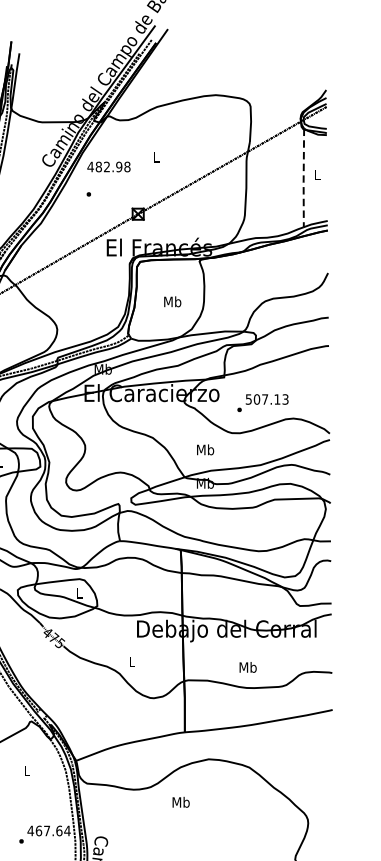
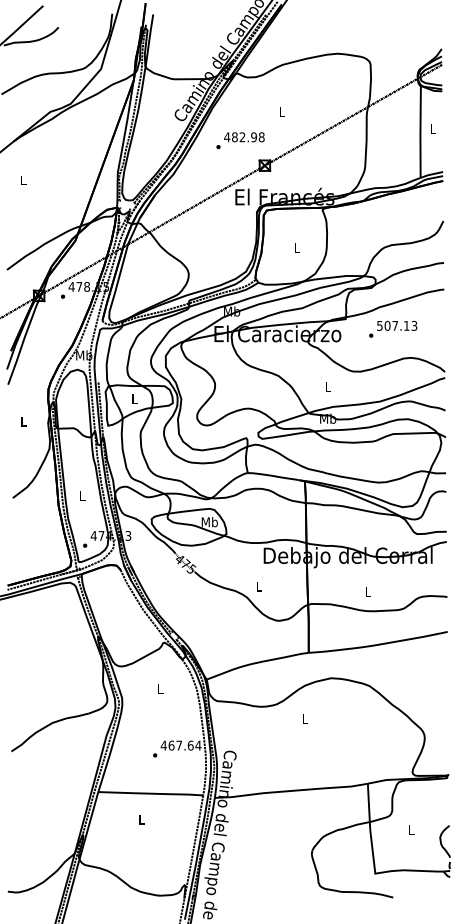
text: (109, 167) -> (244, 137), moved
line: (303, 178) -> (420, 132), dashed -> solid
text: (172, 302) -> (297, 248), Mb -> L
text: (263, 403) -> (393, 329), moved
text: (205, 450) -> (328, 387), Mb -> L
text: (79, 593) -> (209, 522), L -> Mb
text: (248, 667) -> (368, 591), Mb -> L
text: (181, 802) -> (305, 718), Mb -> L

